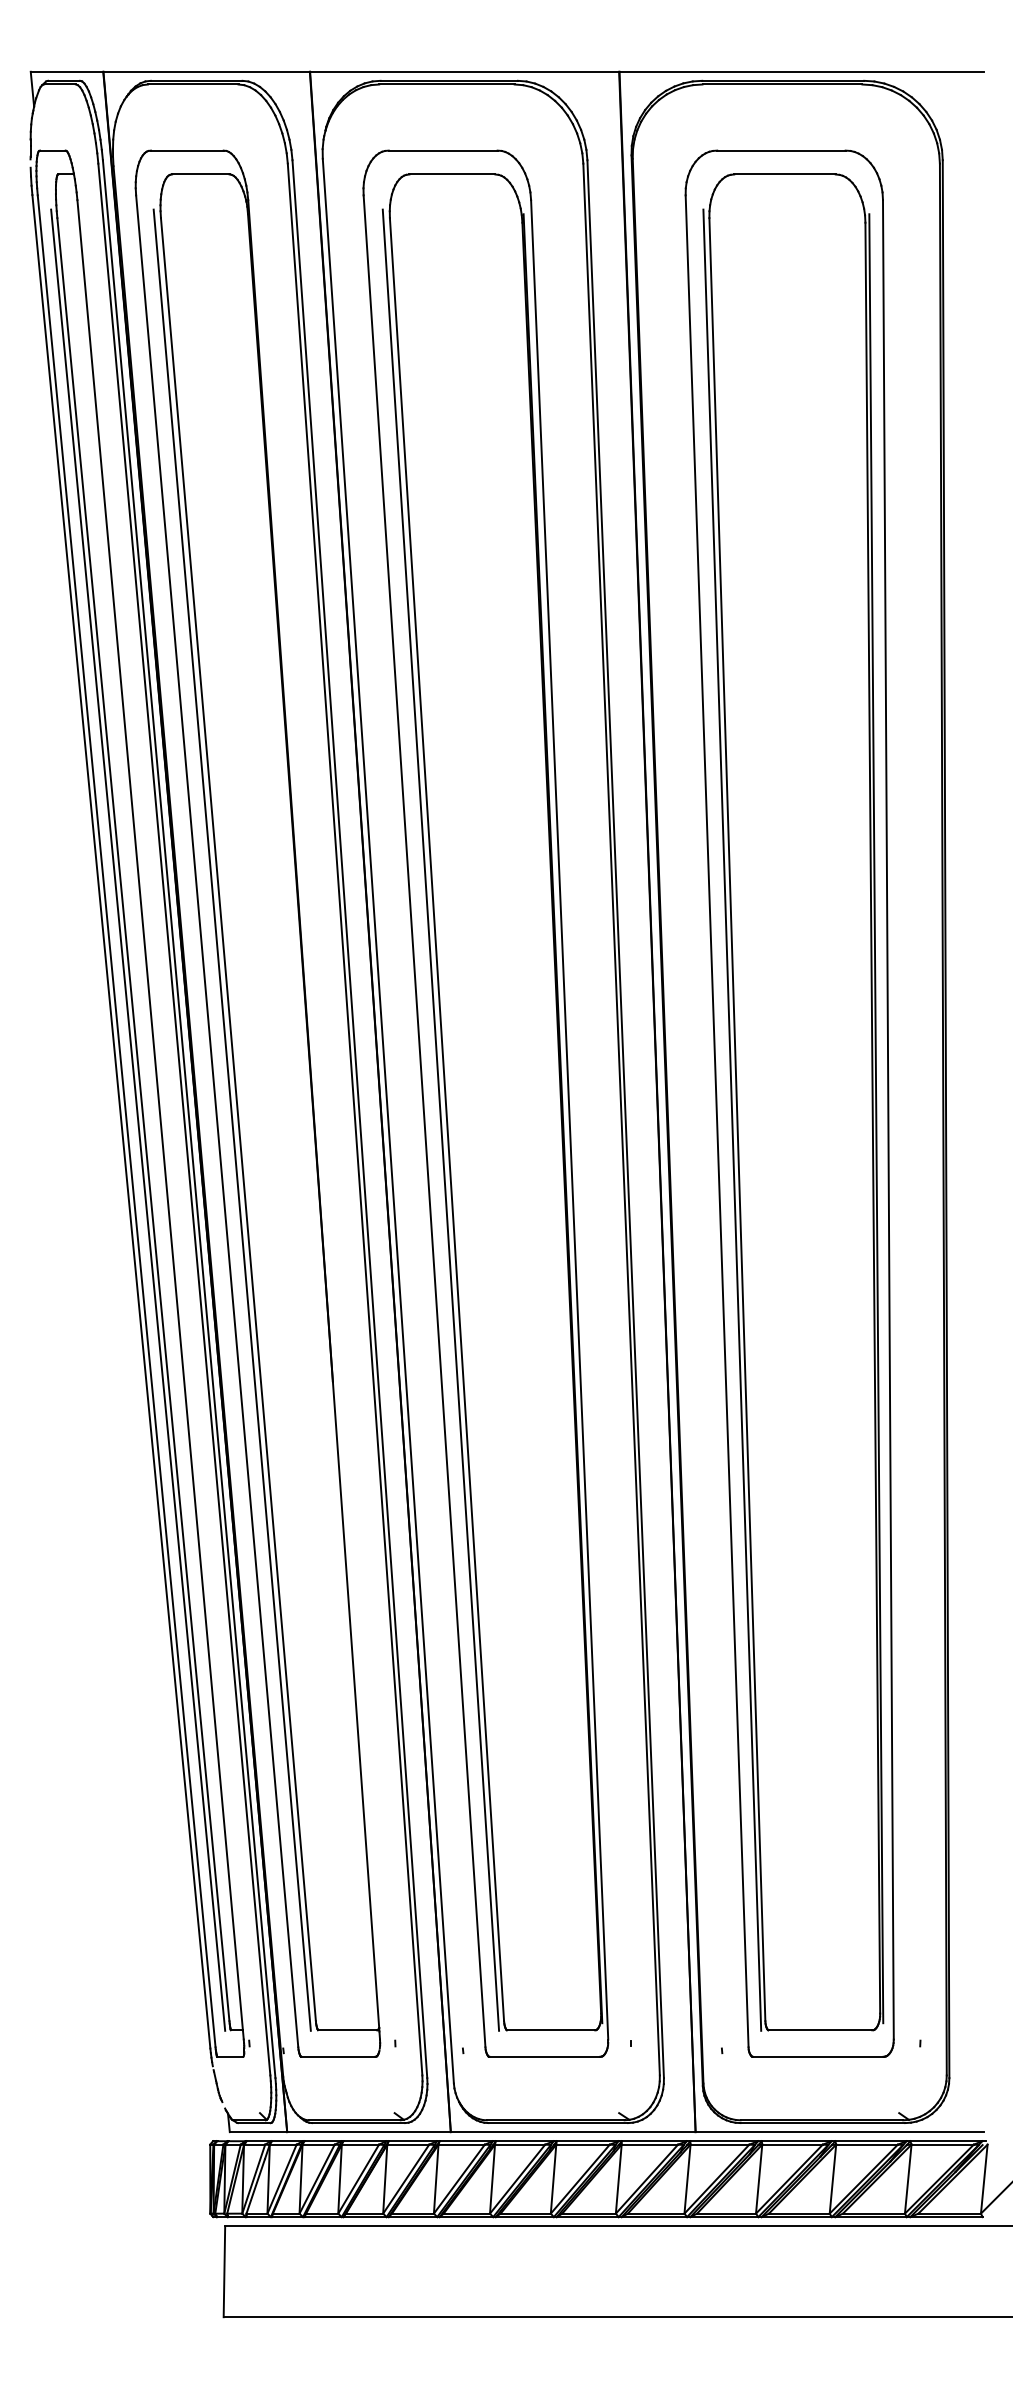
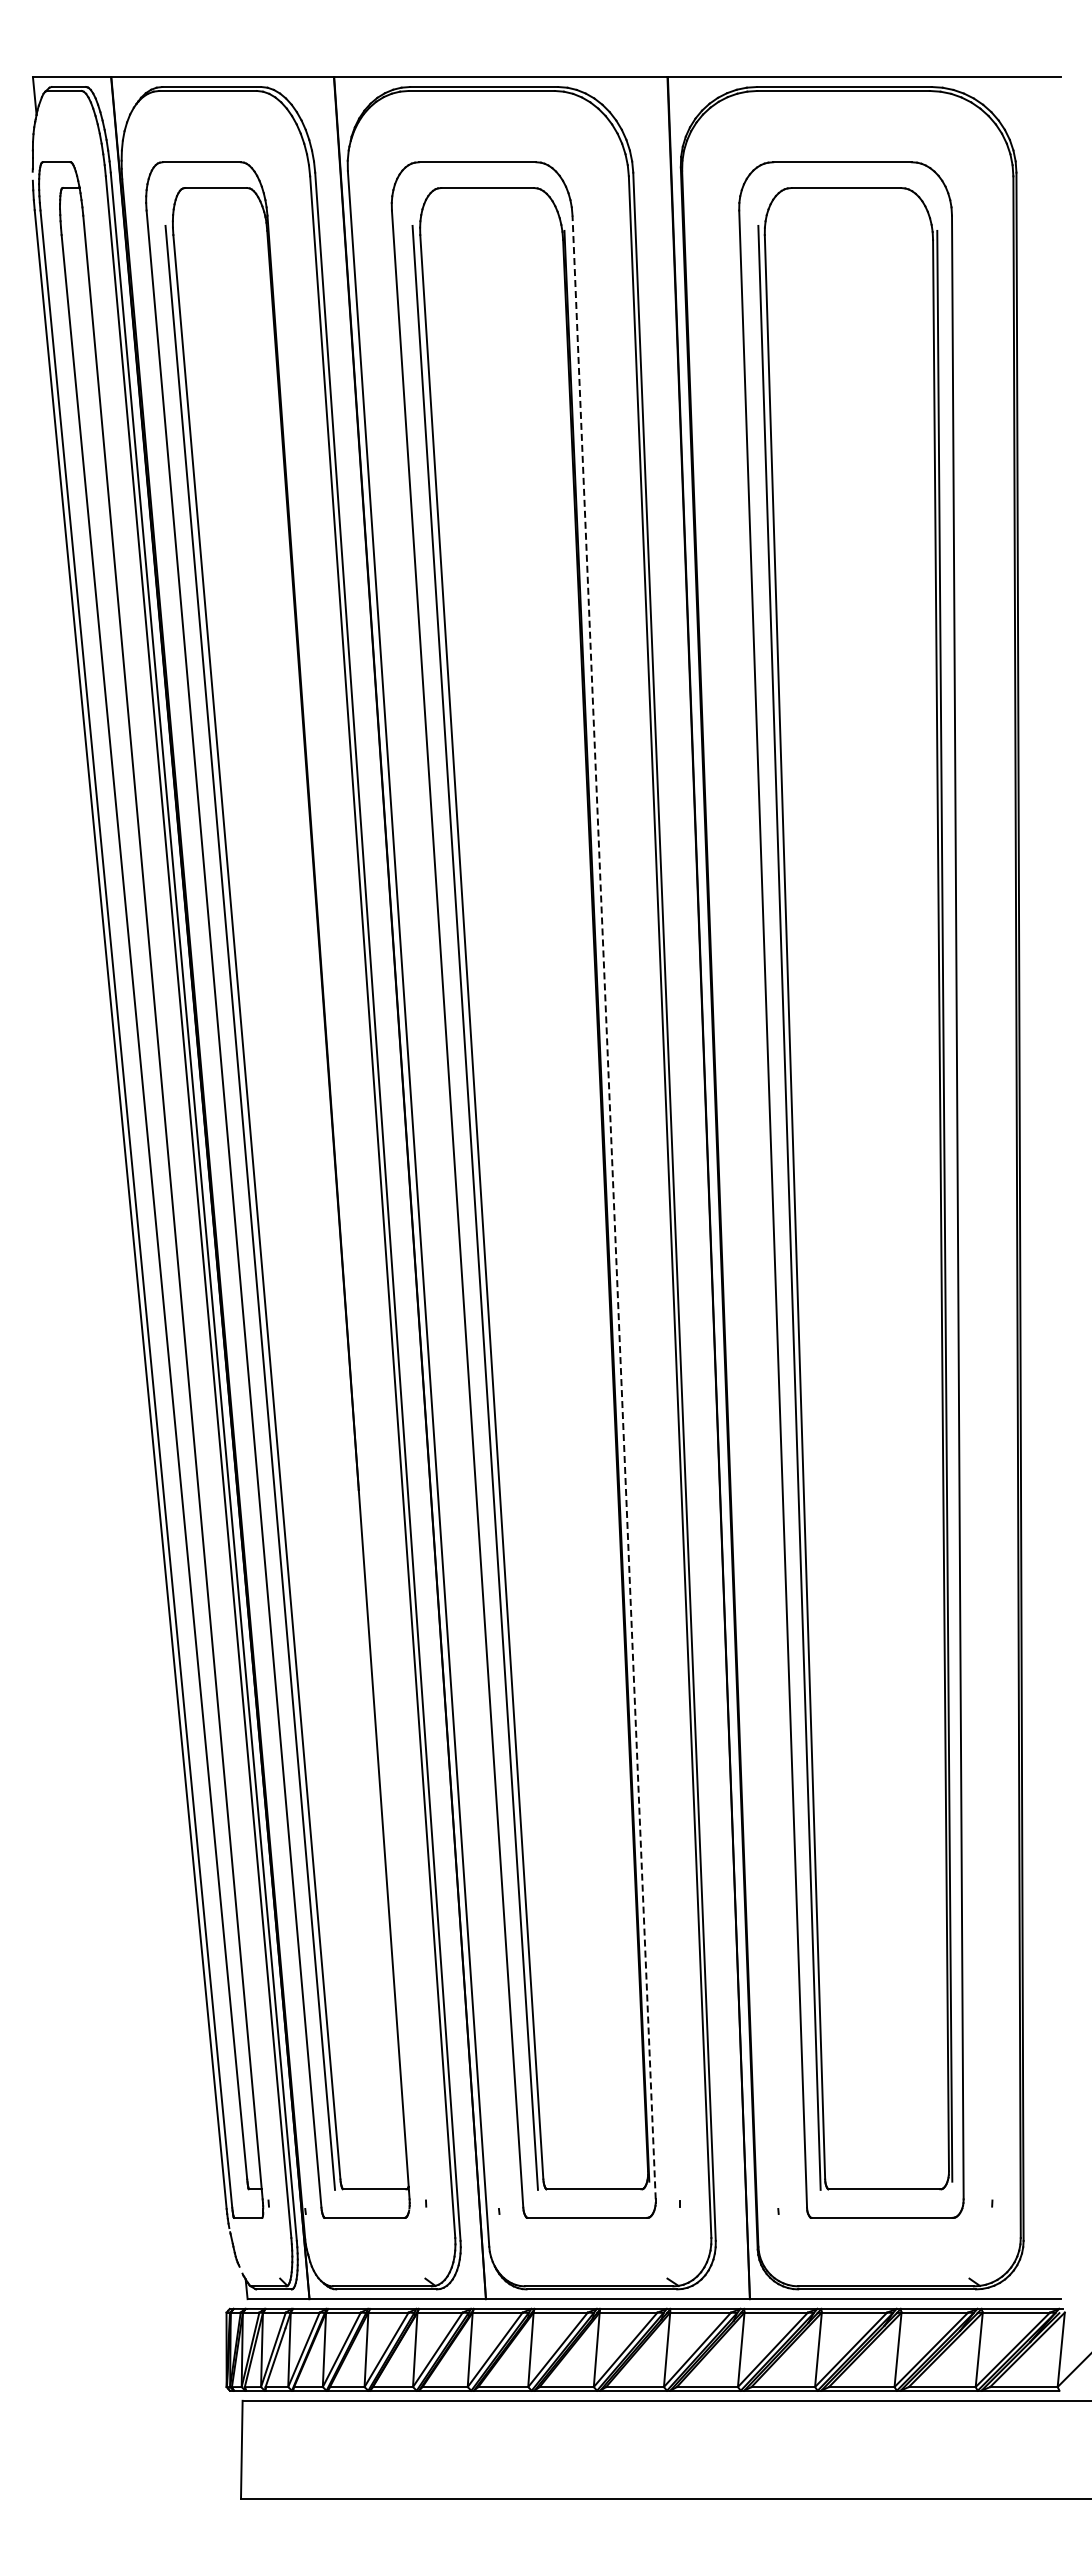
line: (137, 1119) -> (148, 1207), removed
line: (570, 1119) -> (614, 1207), solid -> dashed

